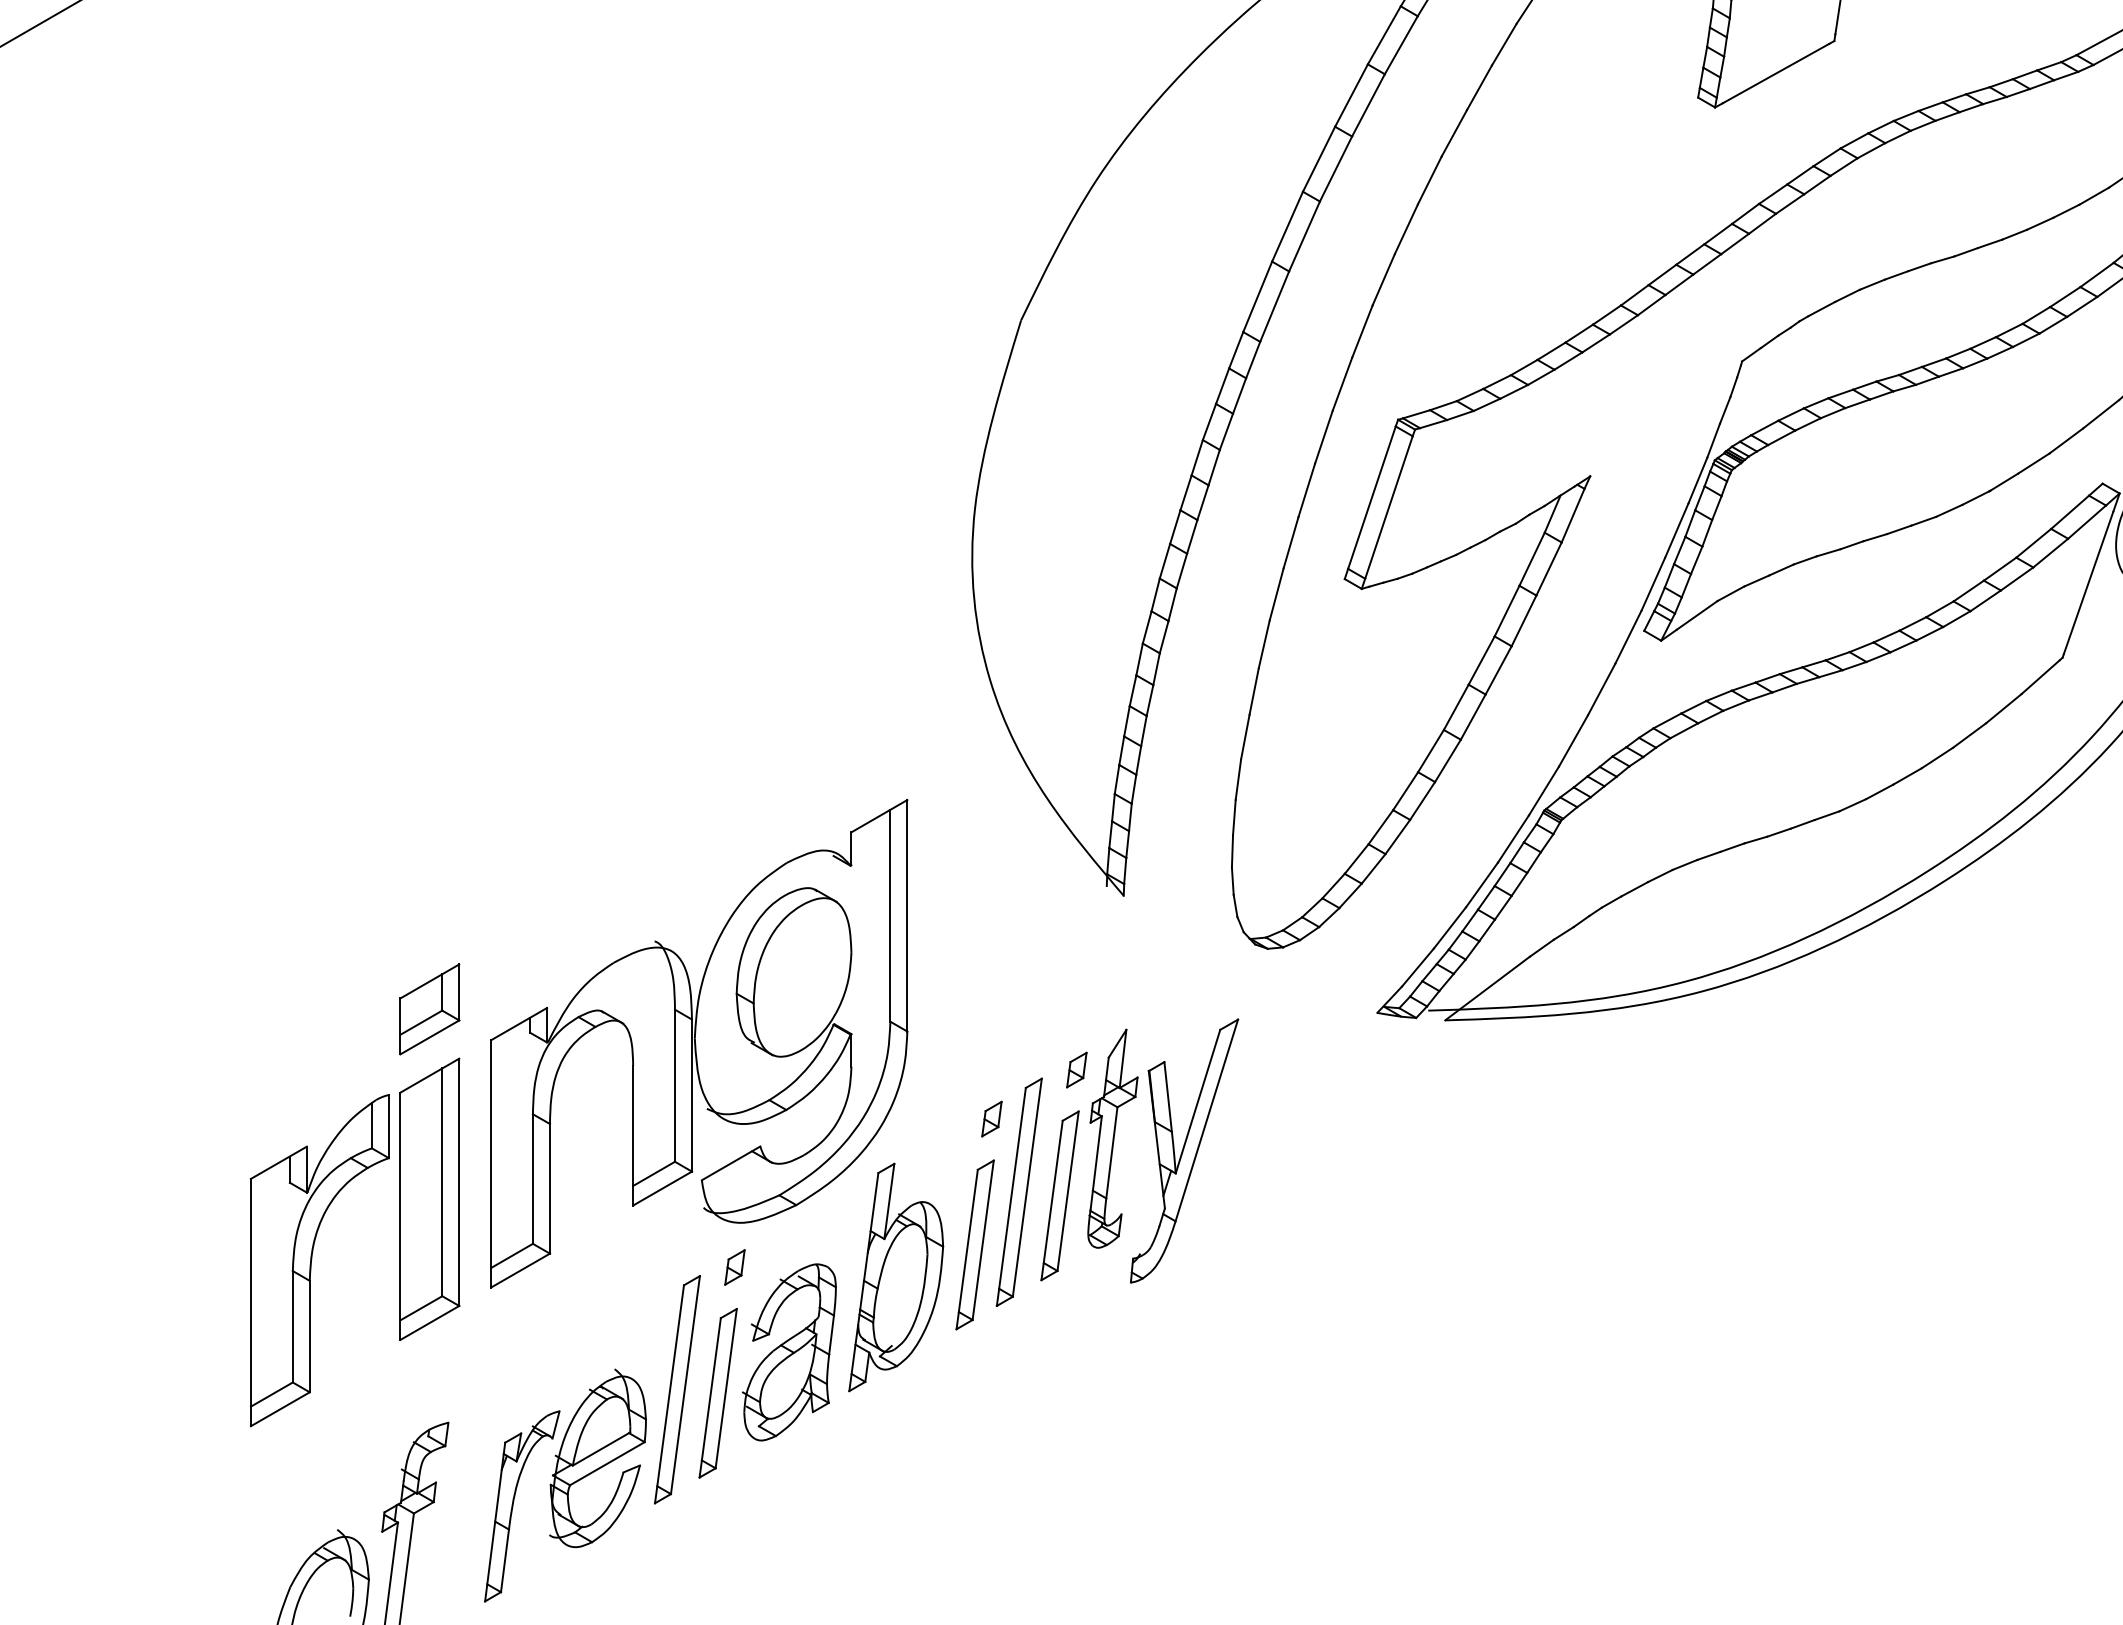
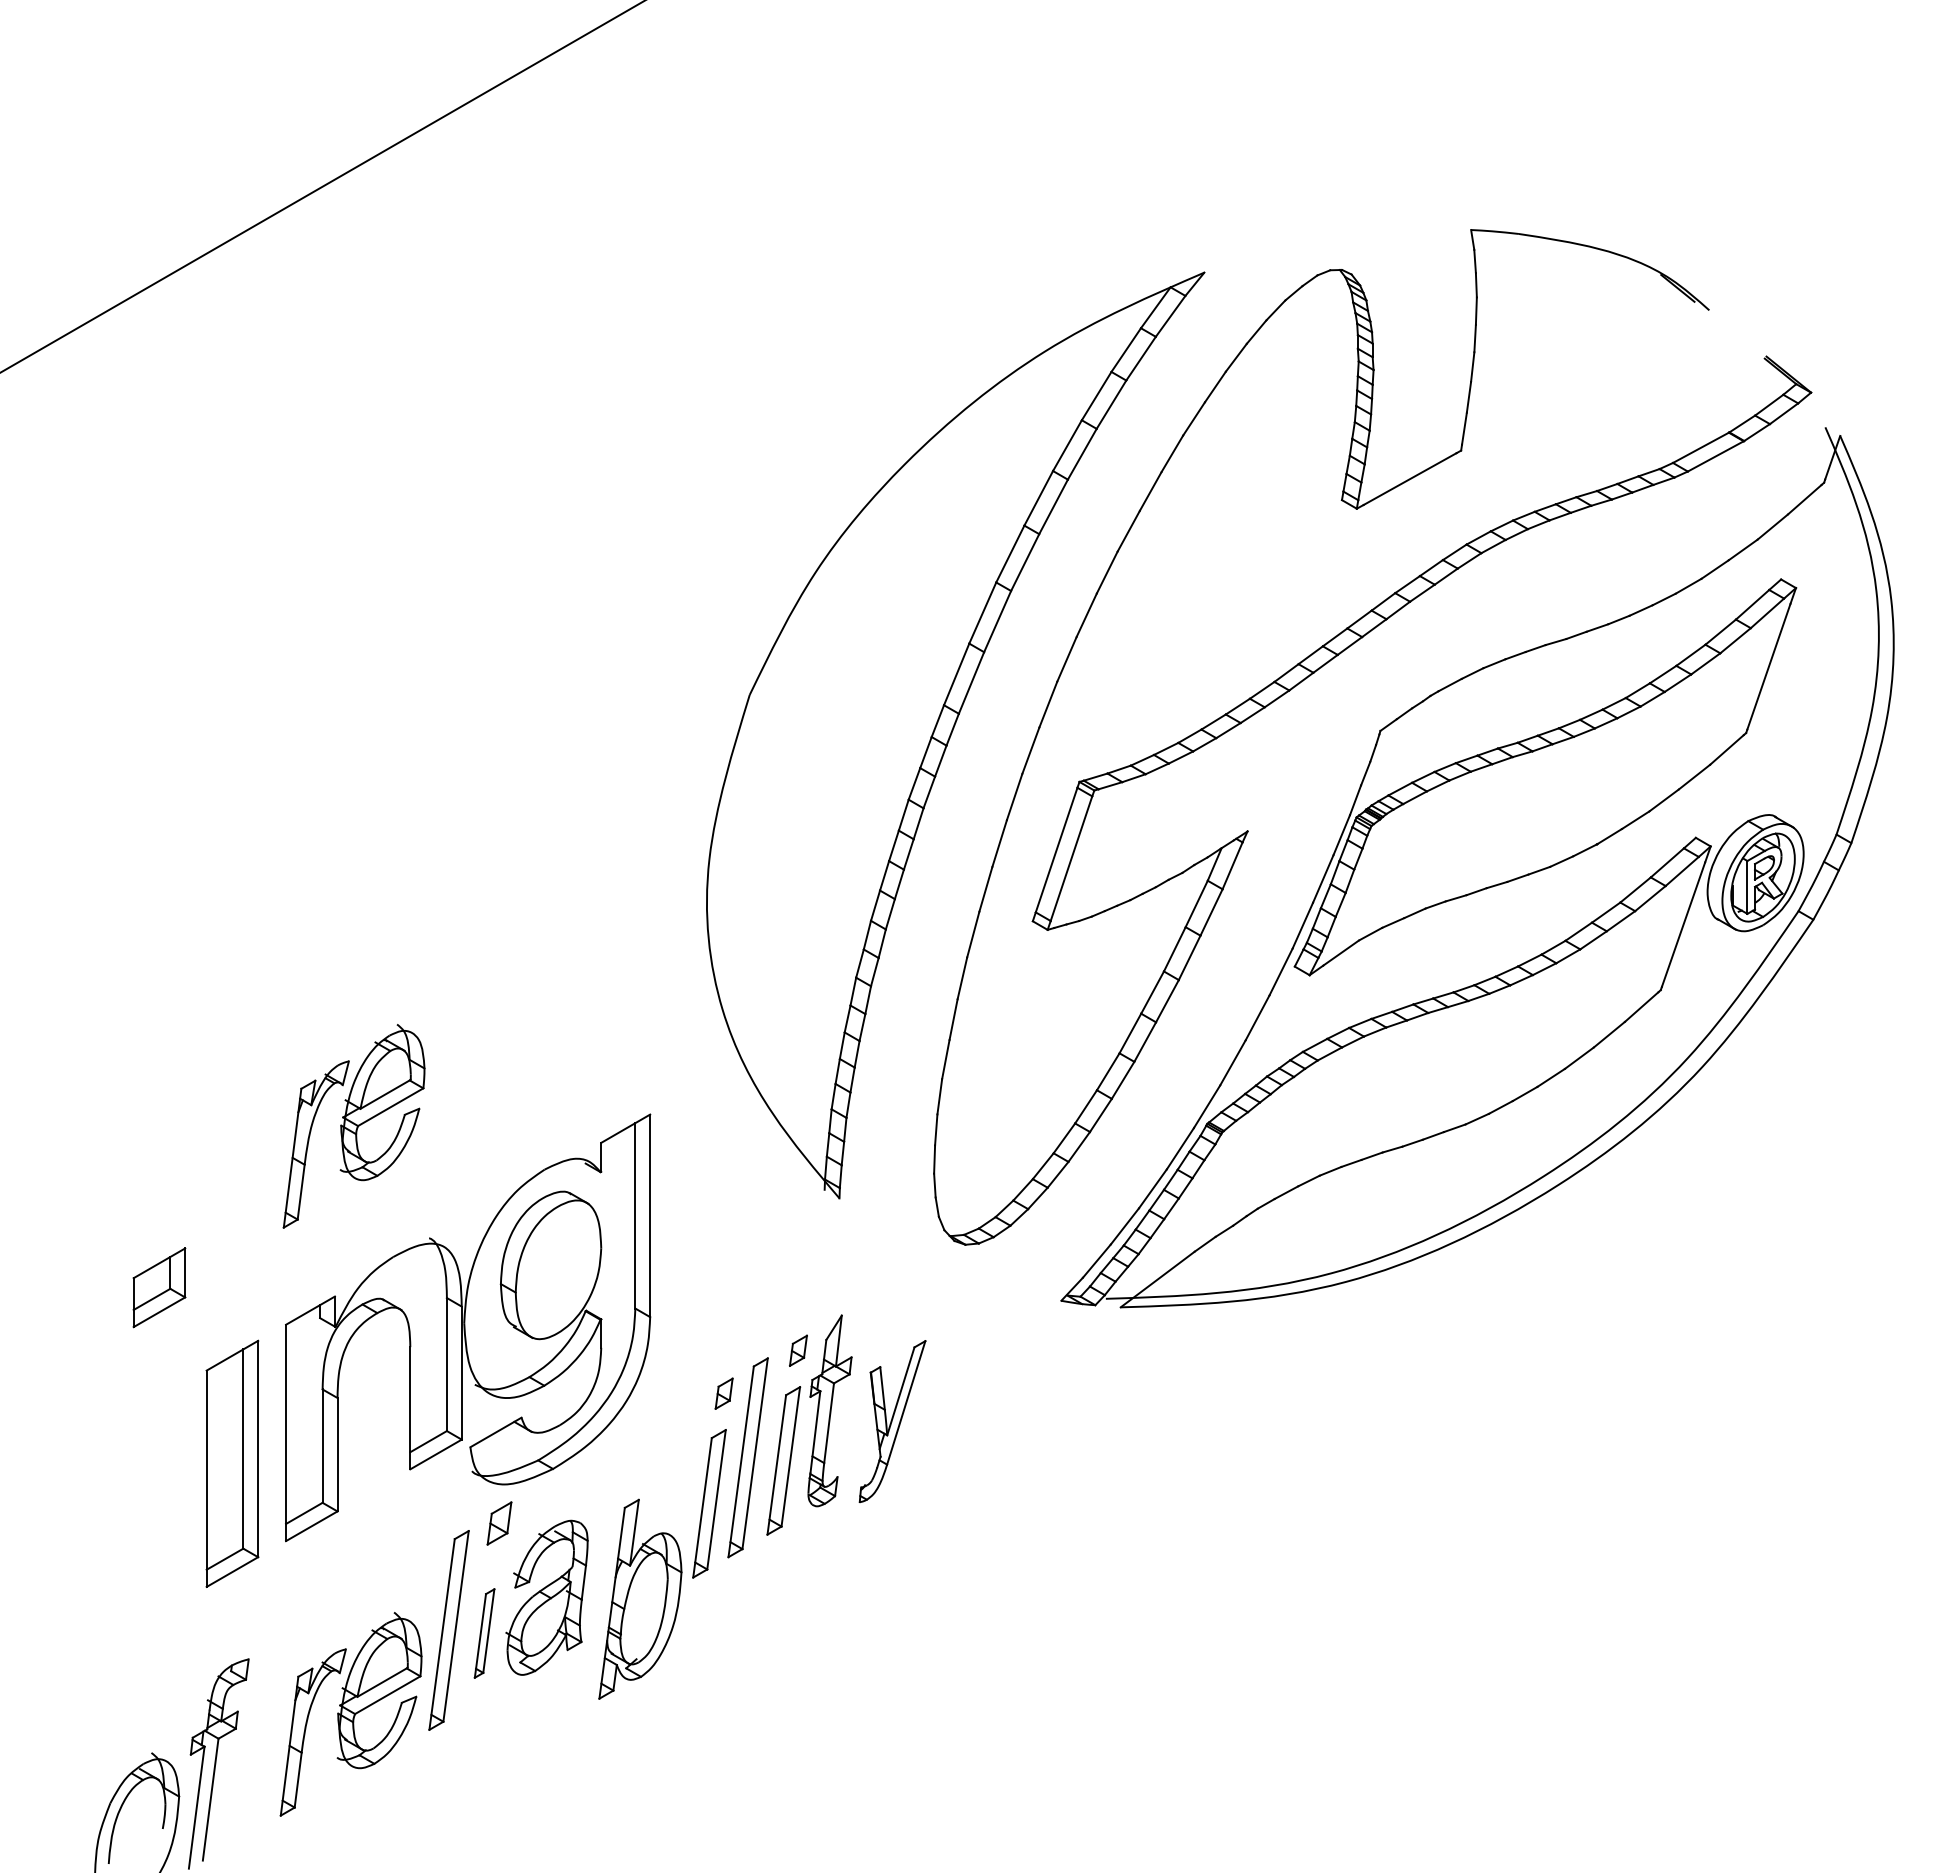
part: (568, 813) -> (353, 1126), added
part: (429, 1009) -> (159, 1287), moved
part: (1184, 1150) -> (892, 1421), size x0.7
part: (319, 1260) -> (135, 1517), removed
part: (733, 1267) -> (498, 1523), size x1.4
part: (896, 1276) -> (640, 1598), moved
part: (717, 1393) -> (484, 1633), size x0.6

